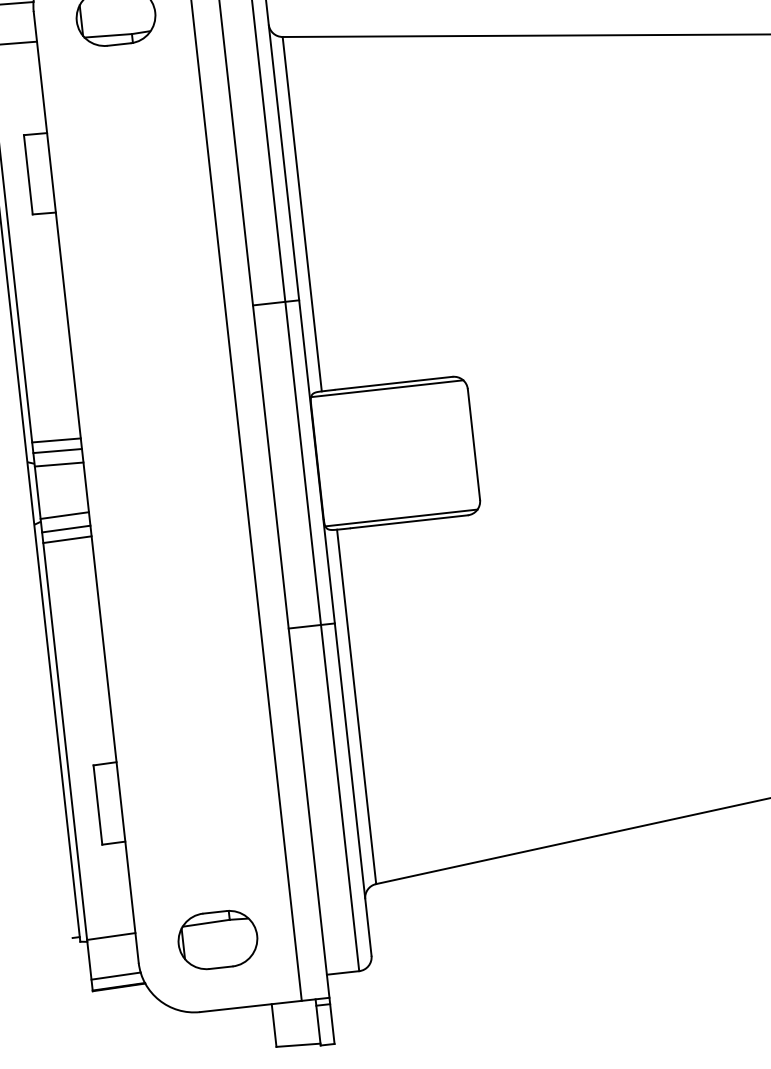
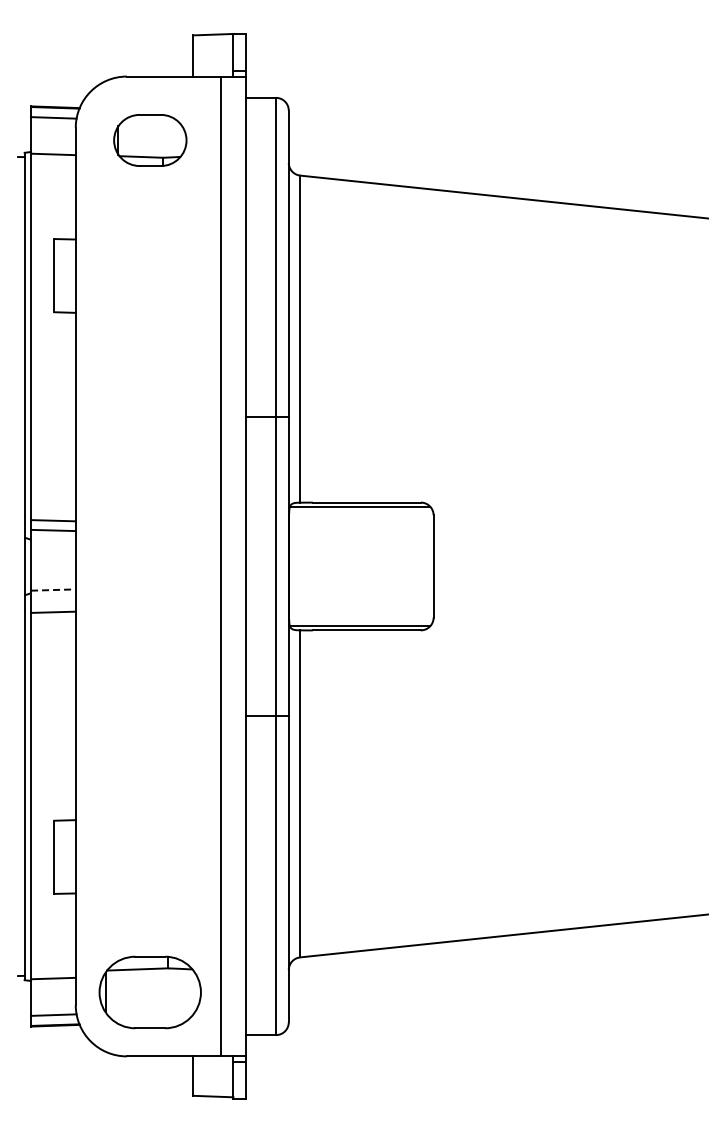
line: (59, 464) -> (53, 542), removed
line: (64, 516) -> (53, 590), solid -> dashed
line: (66, 529) -> (53, 602), removed
part: (218, 940) -> (150, 992), size x1.4

